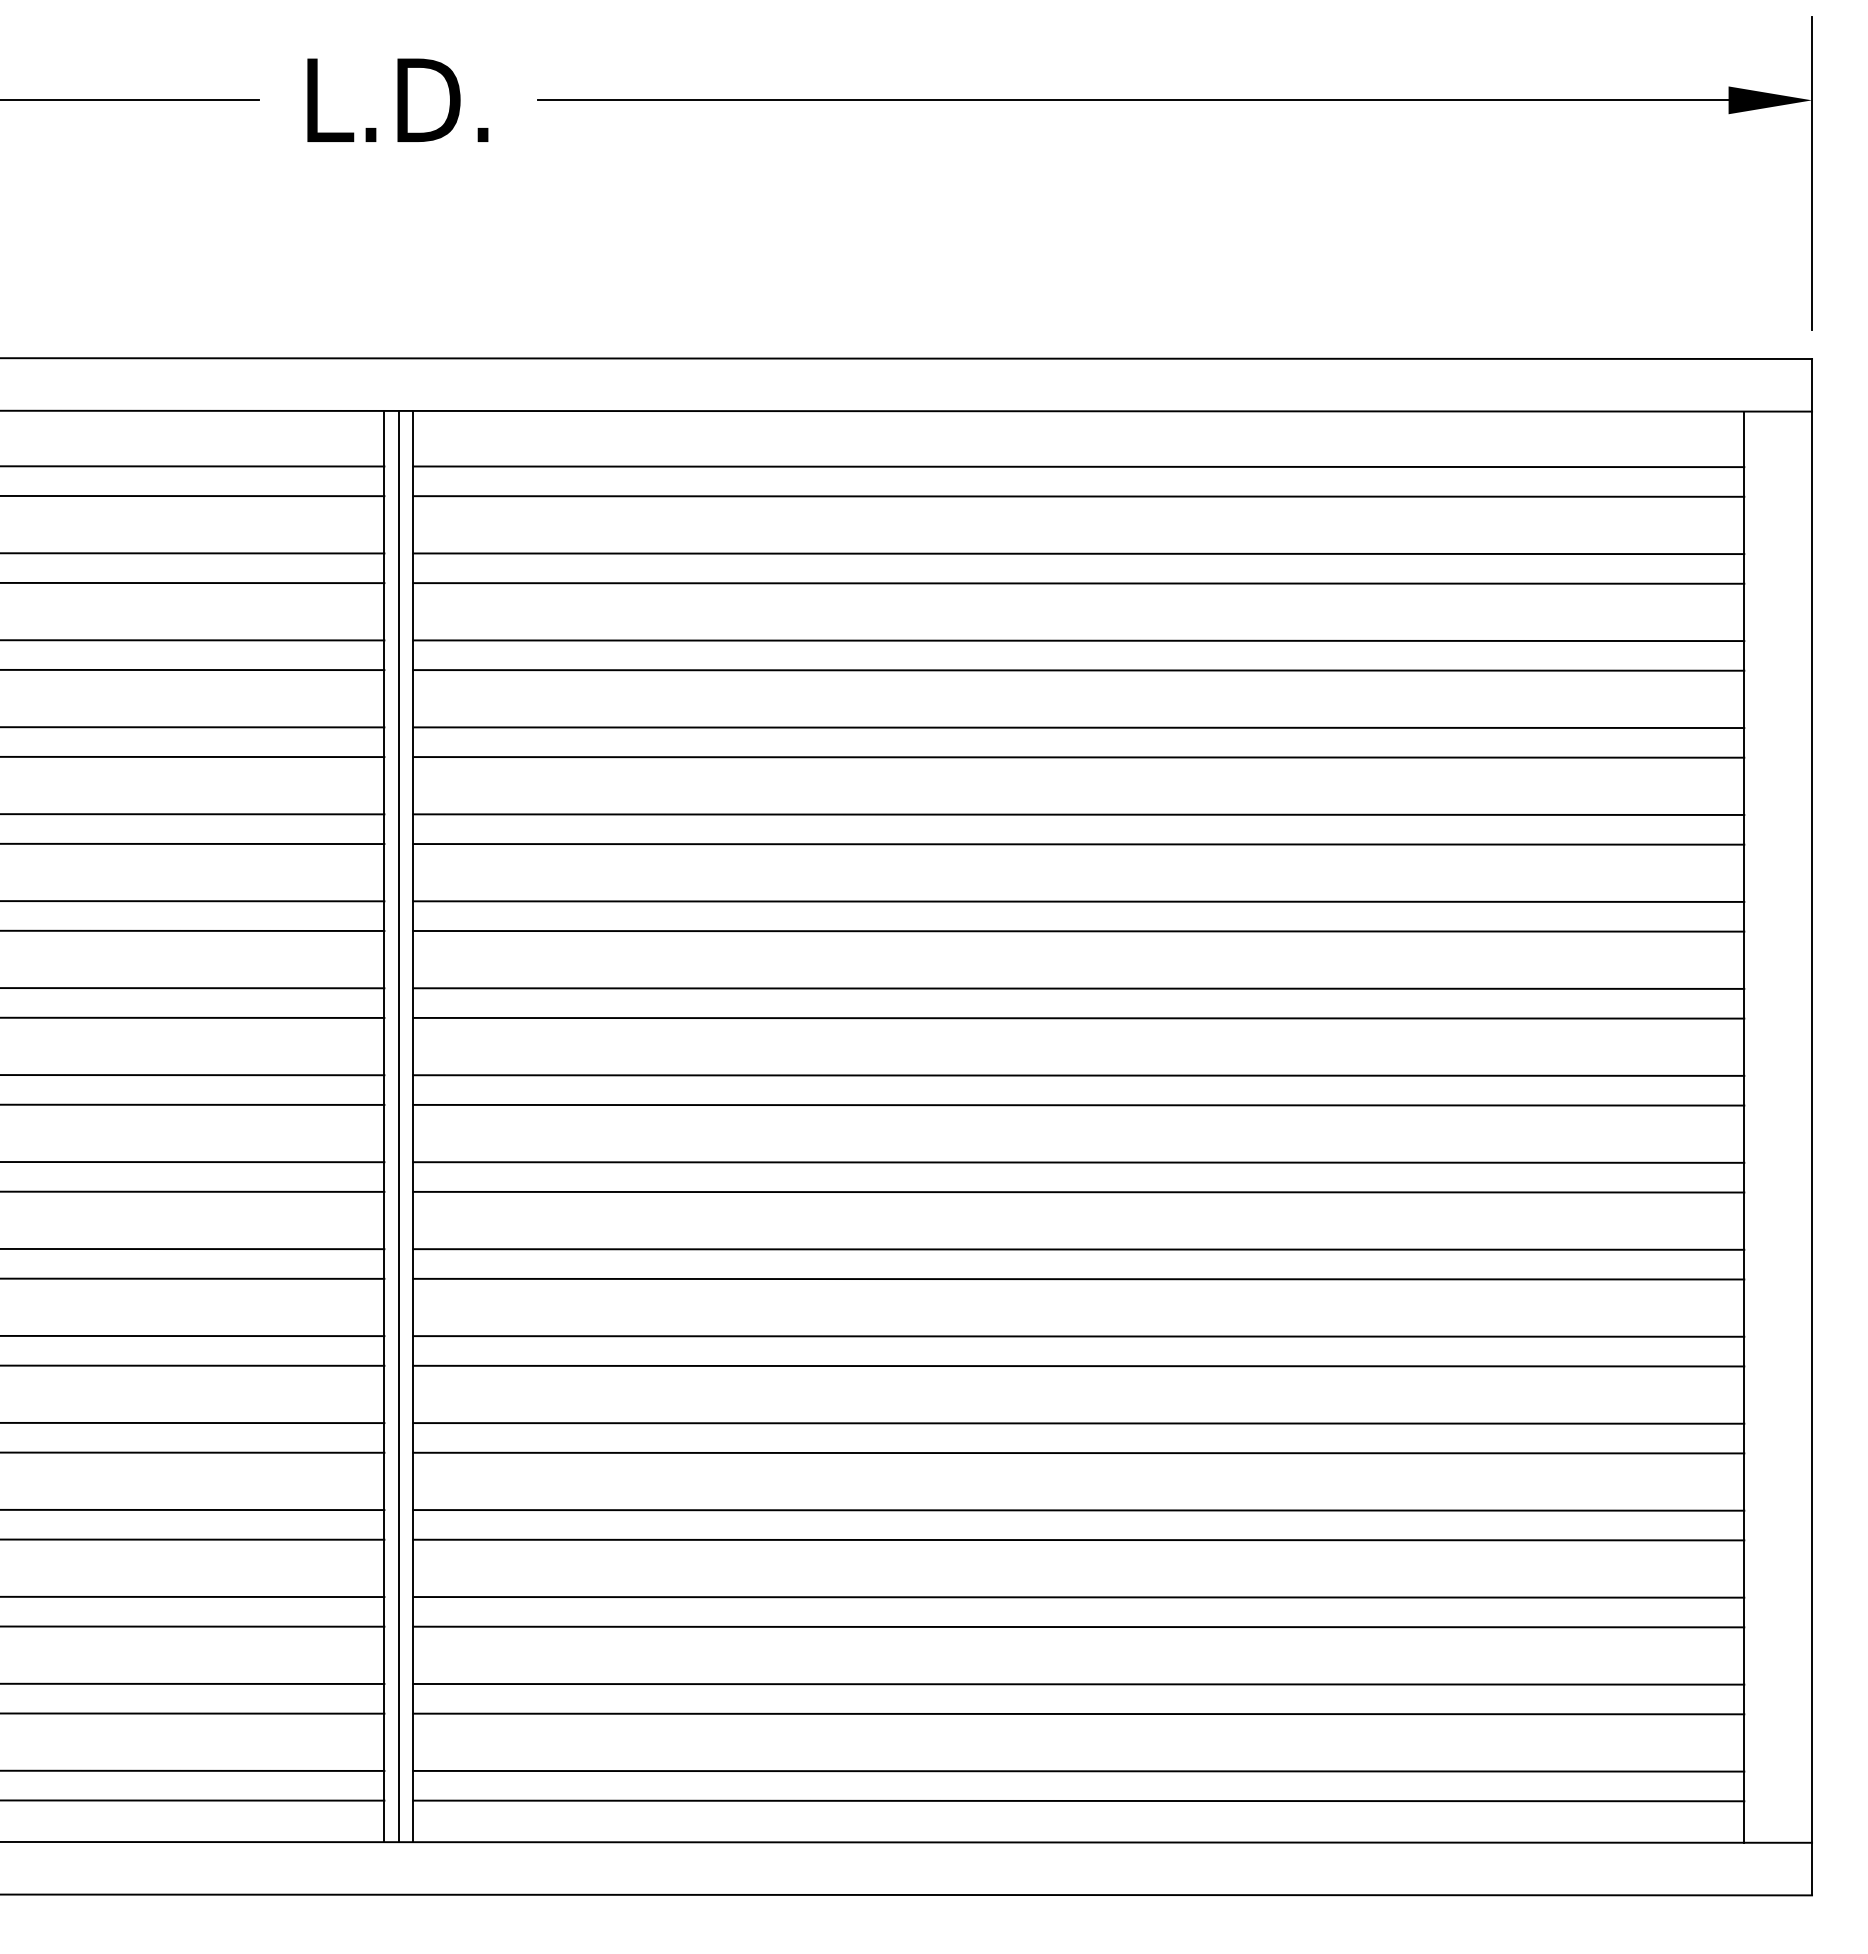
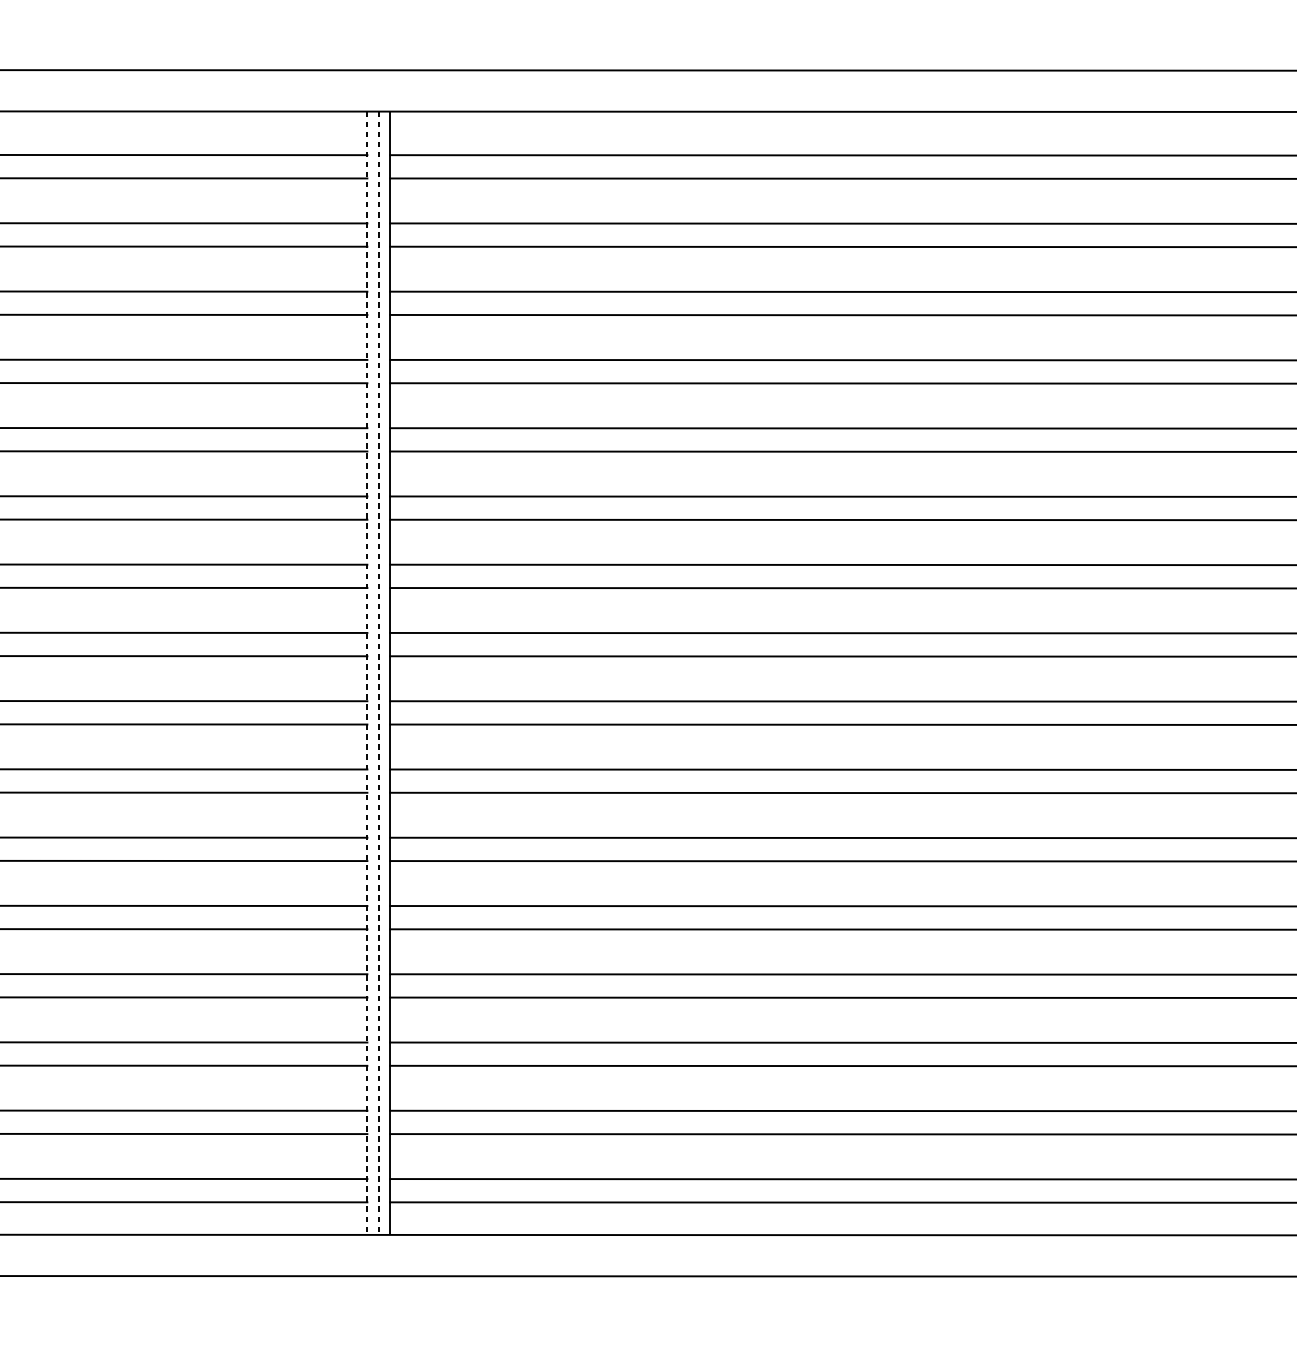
line: (384, 1126) -> (367, 673), solid -> dashed
line: (398, 1126) -> (378, 673), solid -> dashed

